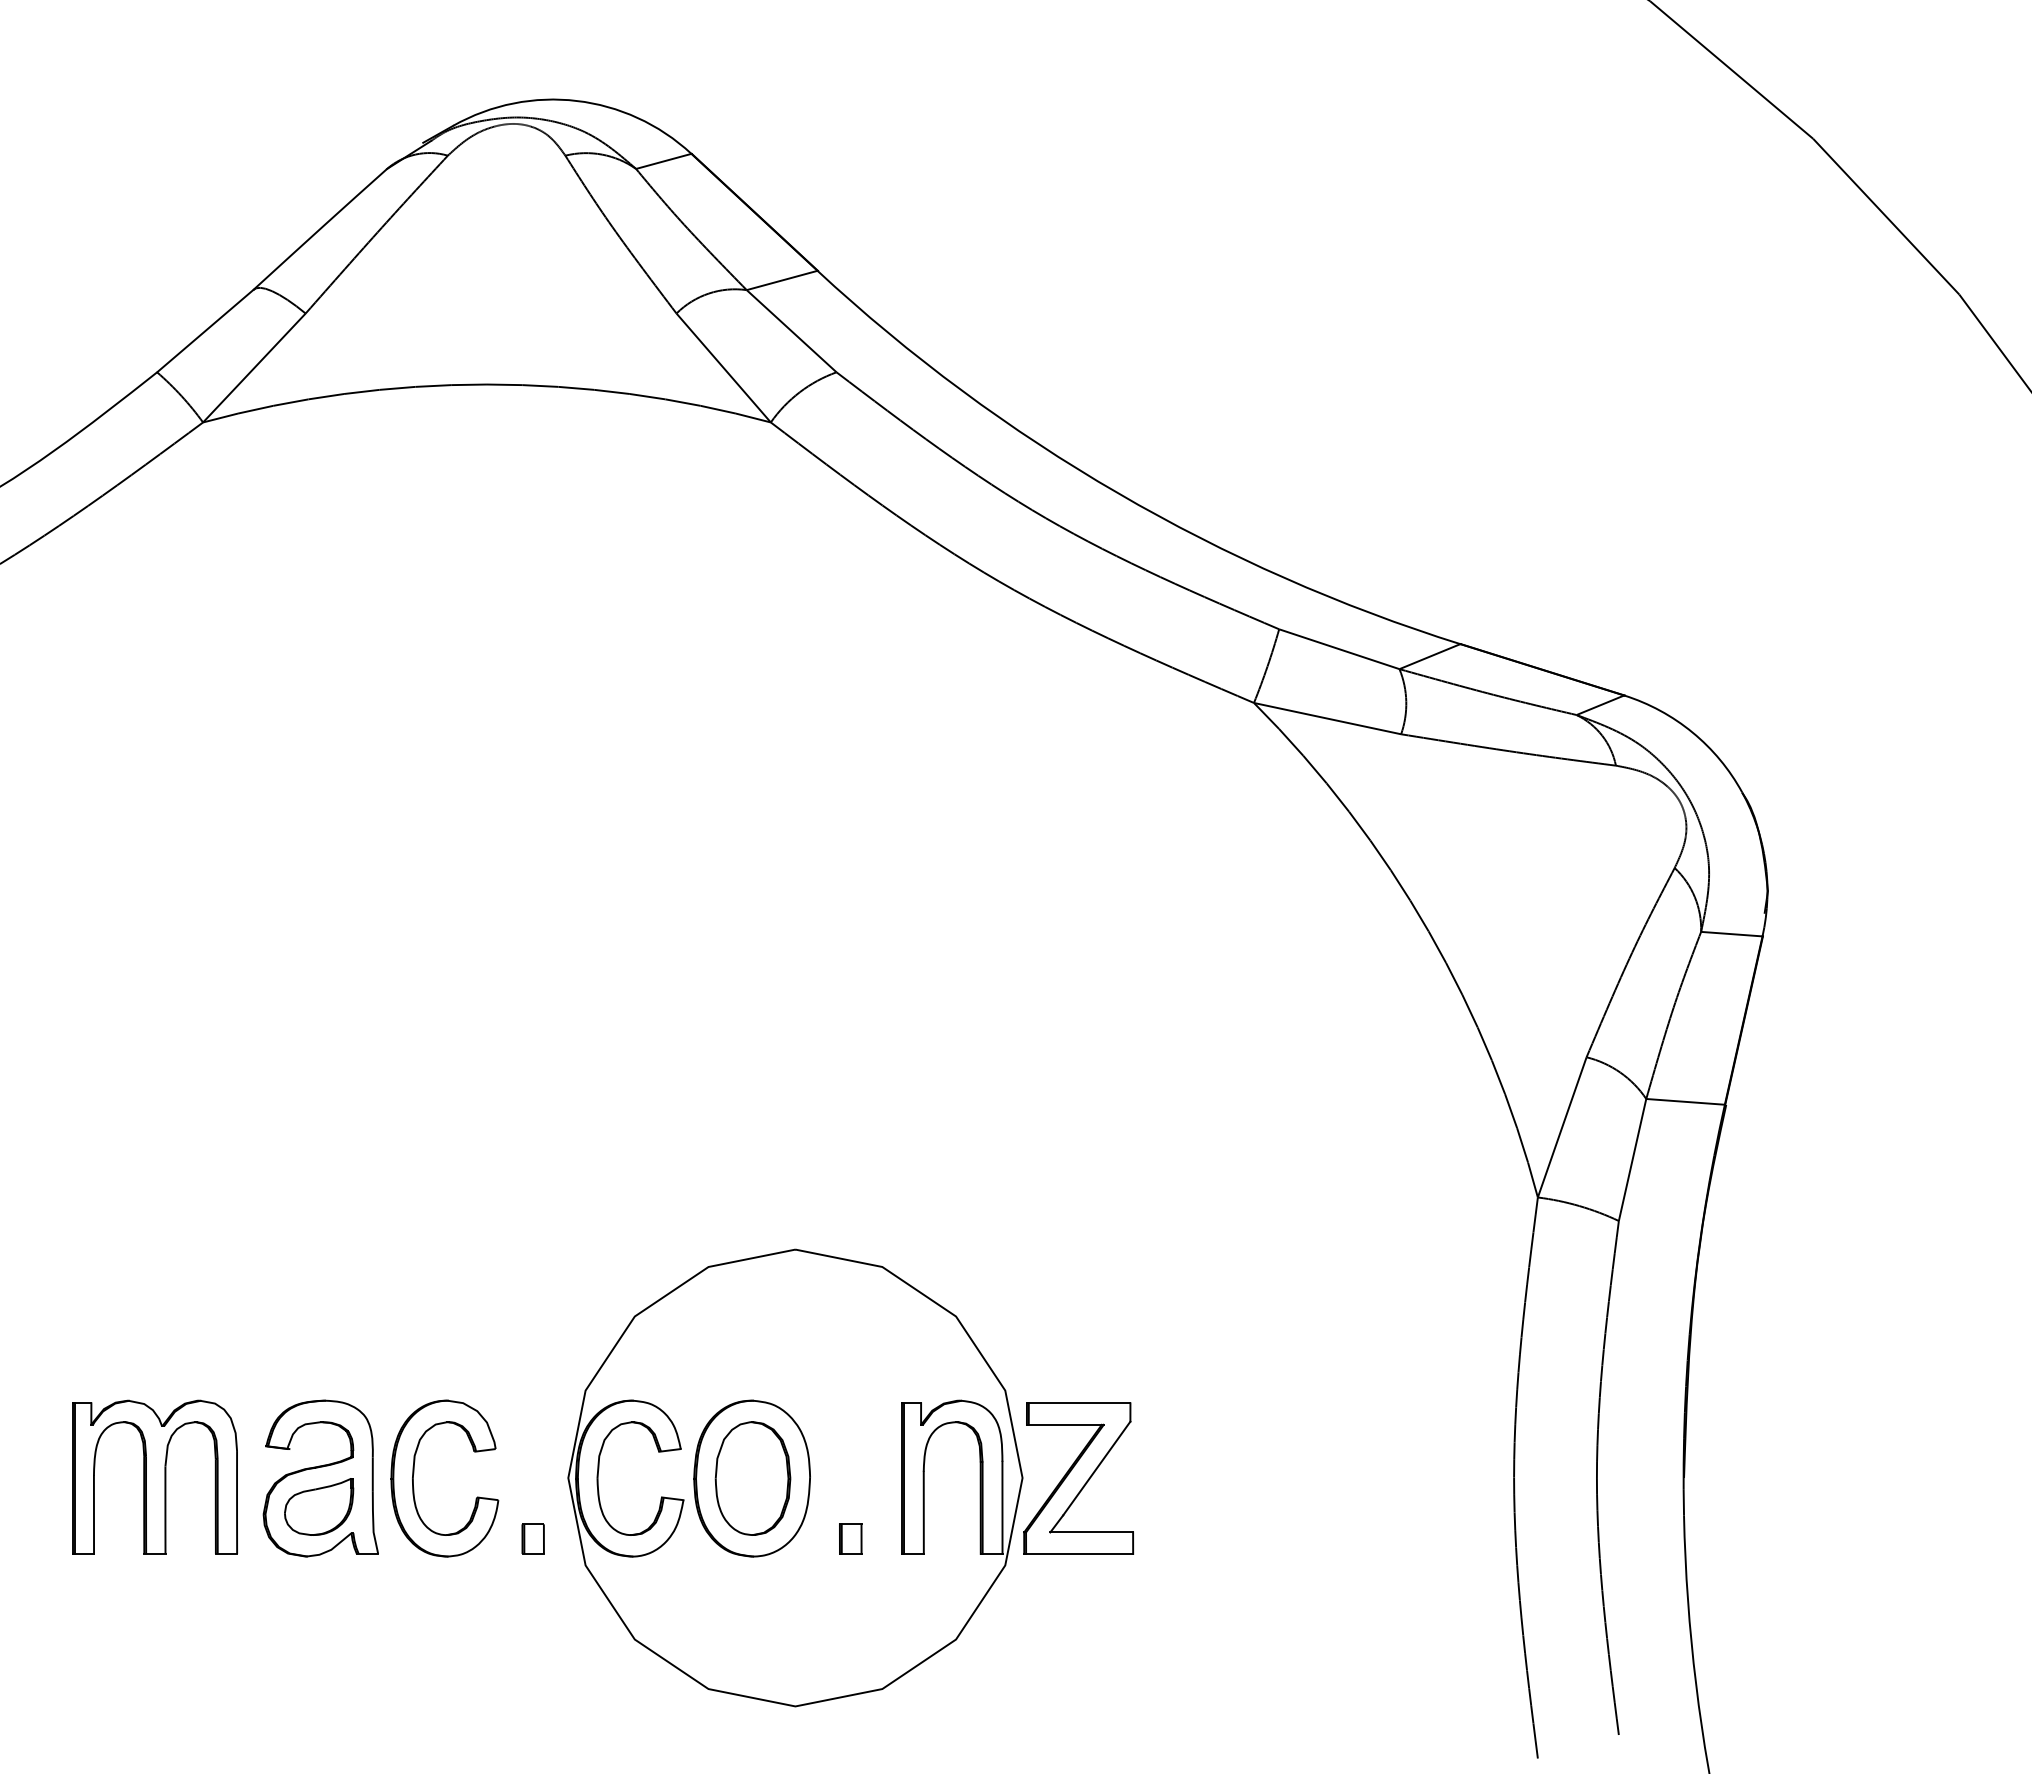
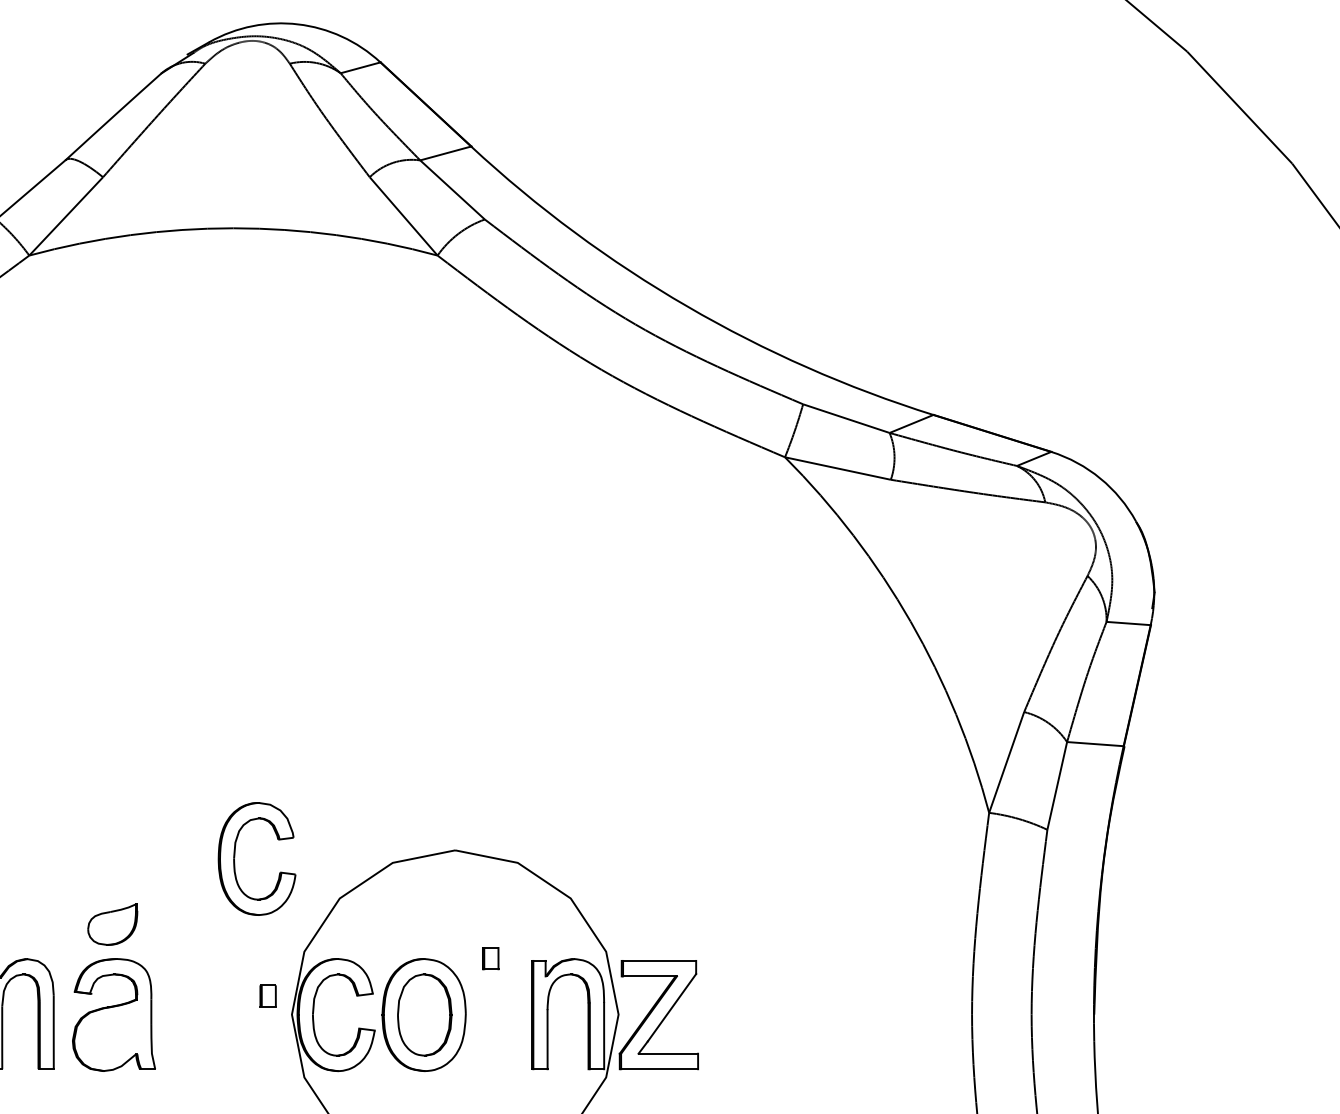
part: (414, 1473) -> (235, 855), moved
part: (319, 1506) -> (113, 924), moved
part: (532, 1538) -> (267, 995), moved
part: (850, 1538) -> (490, 958), moved

